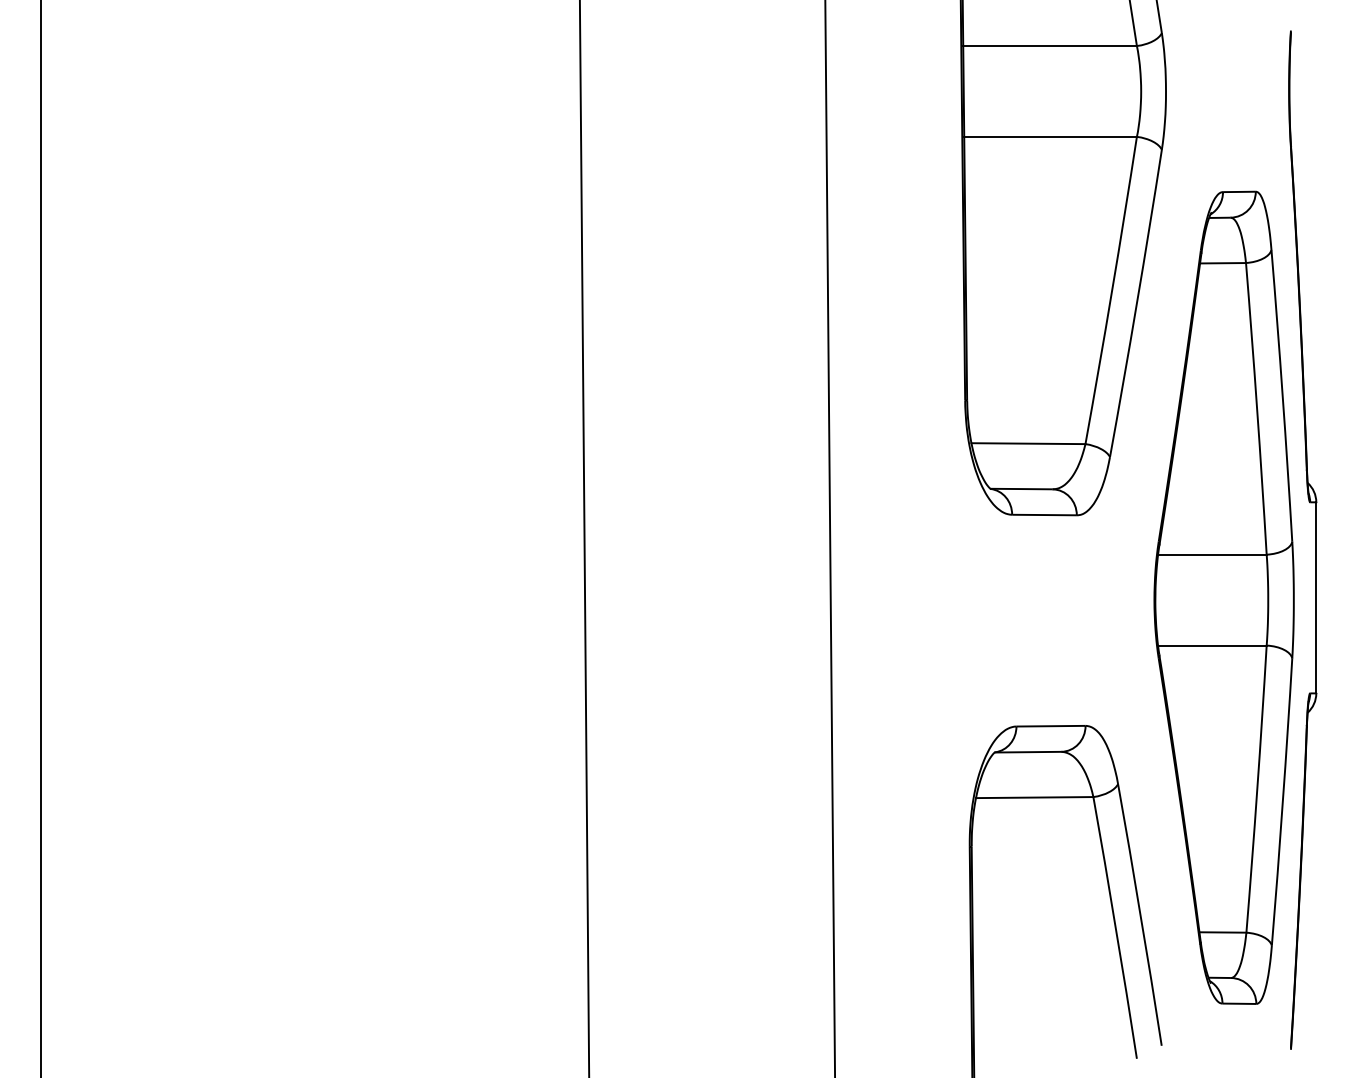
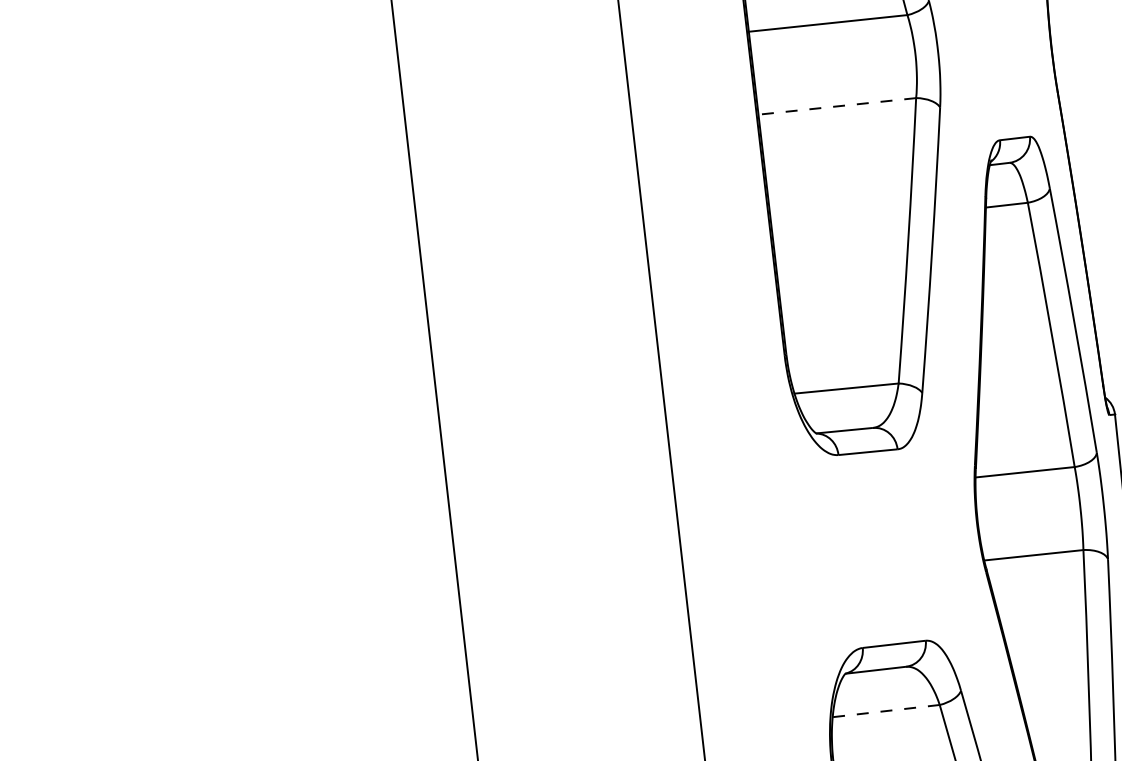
line: (1050, 136) -> (837, 106), solid -> dashed
line: (1034, 797) -> (886, 711), solid -> dashed

